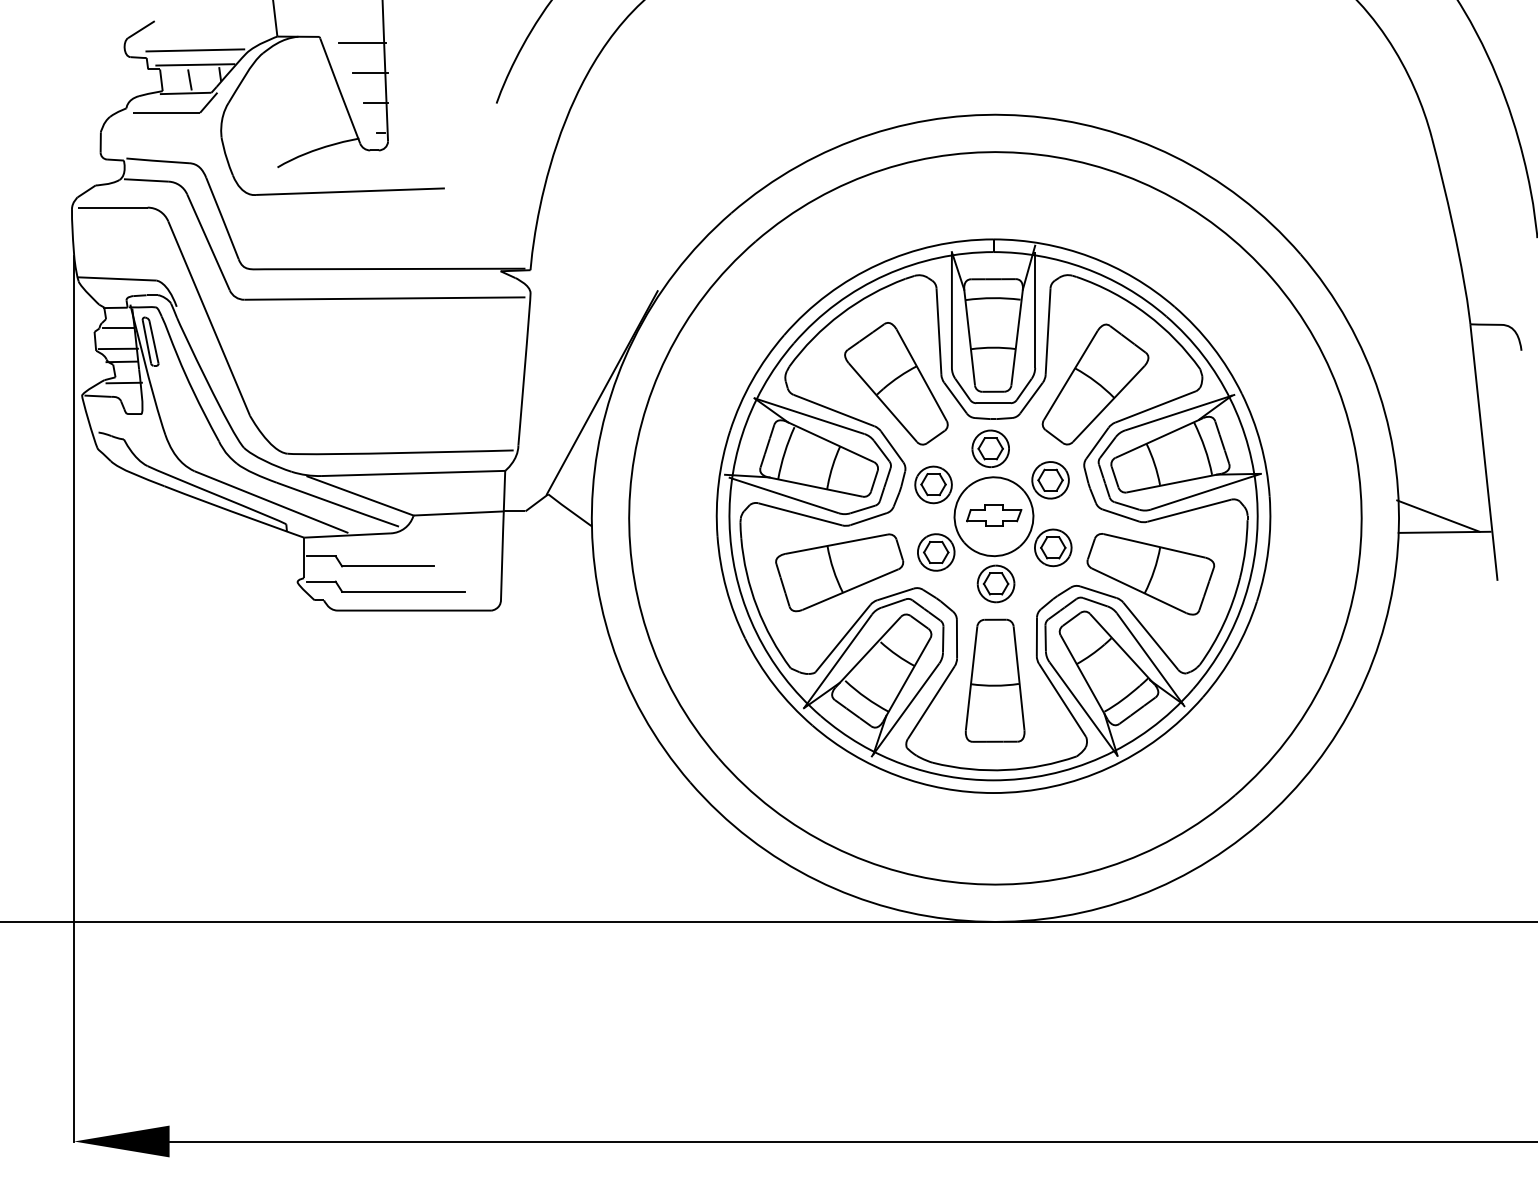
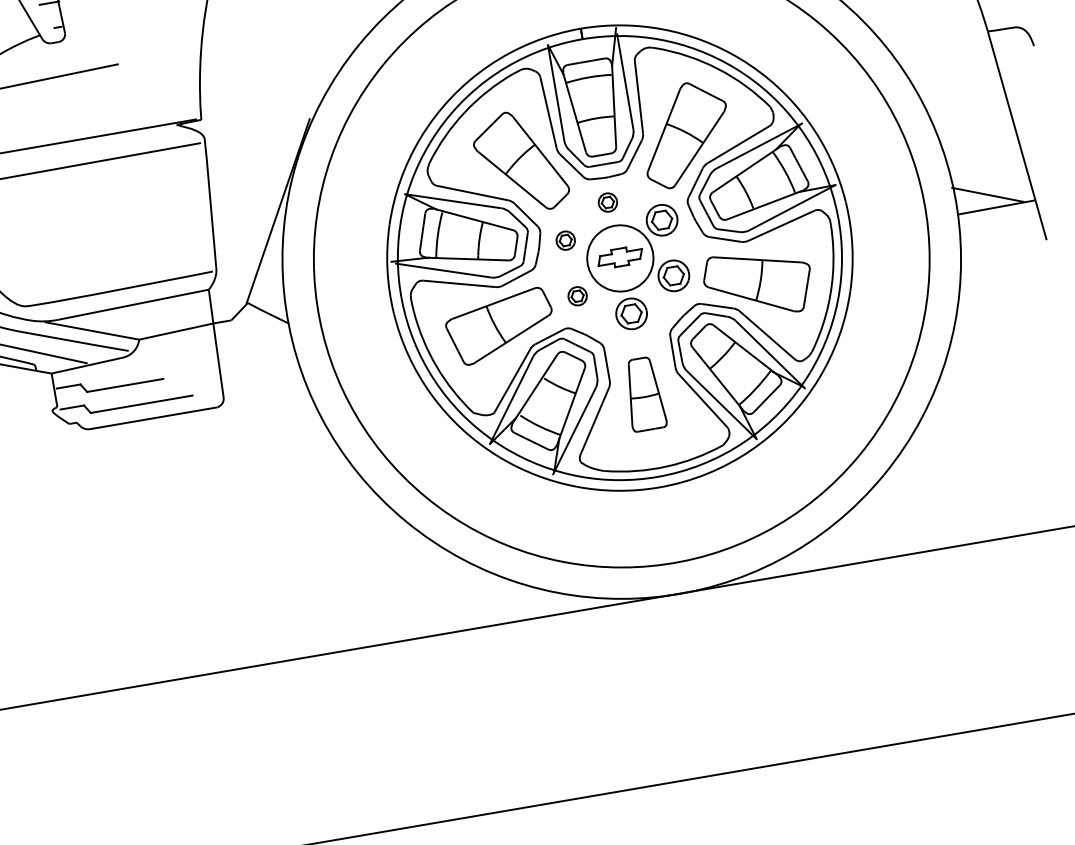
part: (990, 448) -> (607, 202), size x0.6
part: (933, 484) -> (565, 240), size x0.6
part: (936, 552) -> (577, 296), size x0.6
part: (994, 680) -> (643, 394), size x0.7

